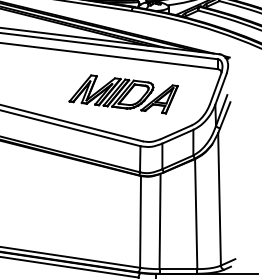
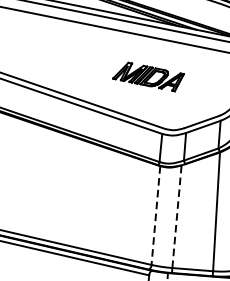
part: (123, 94) -> (148, 76), size x0.6
line: (140, 221) -> (155, 215), solid -> dashed
line: (160, 221) -> (177, 216), solid -> dashed

